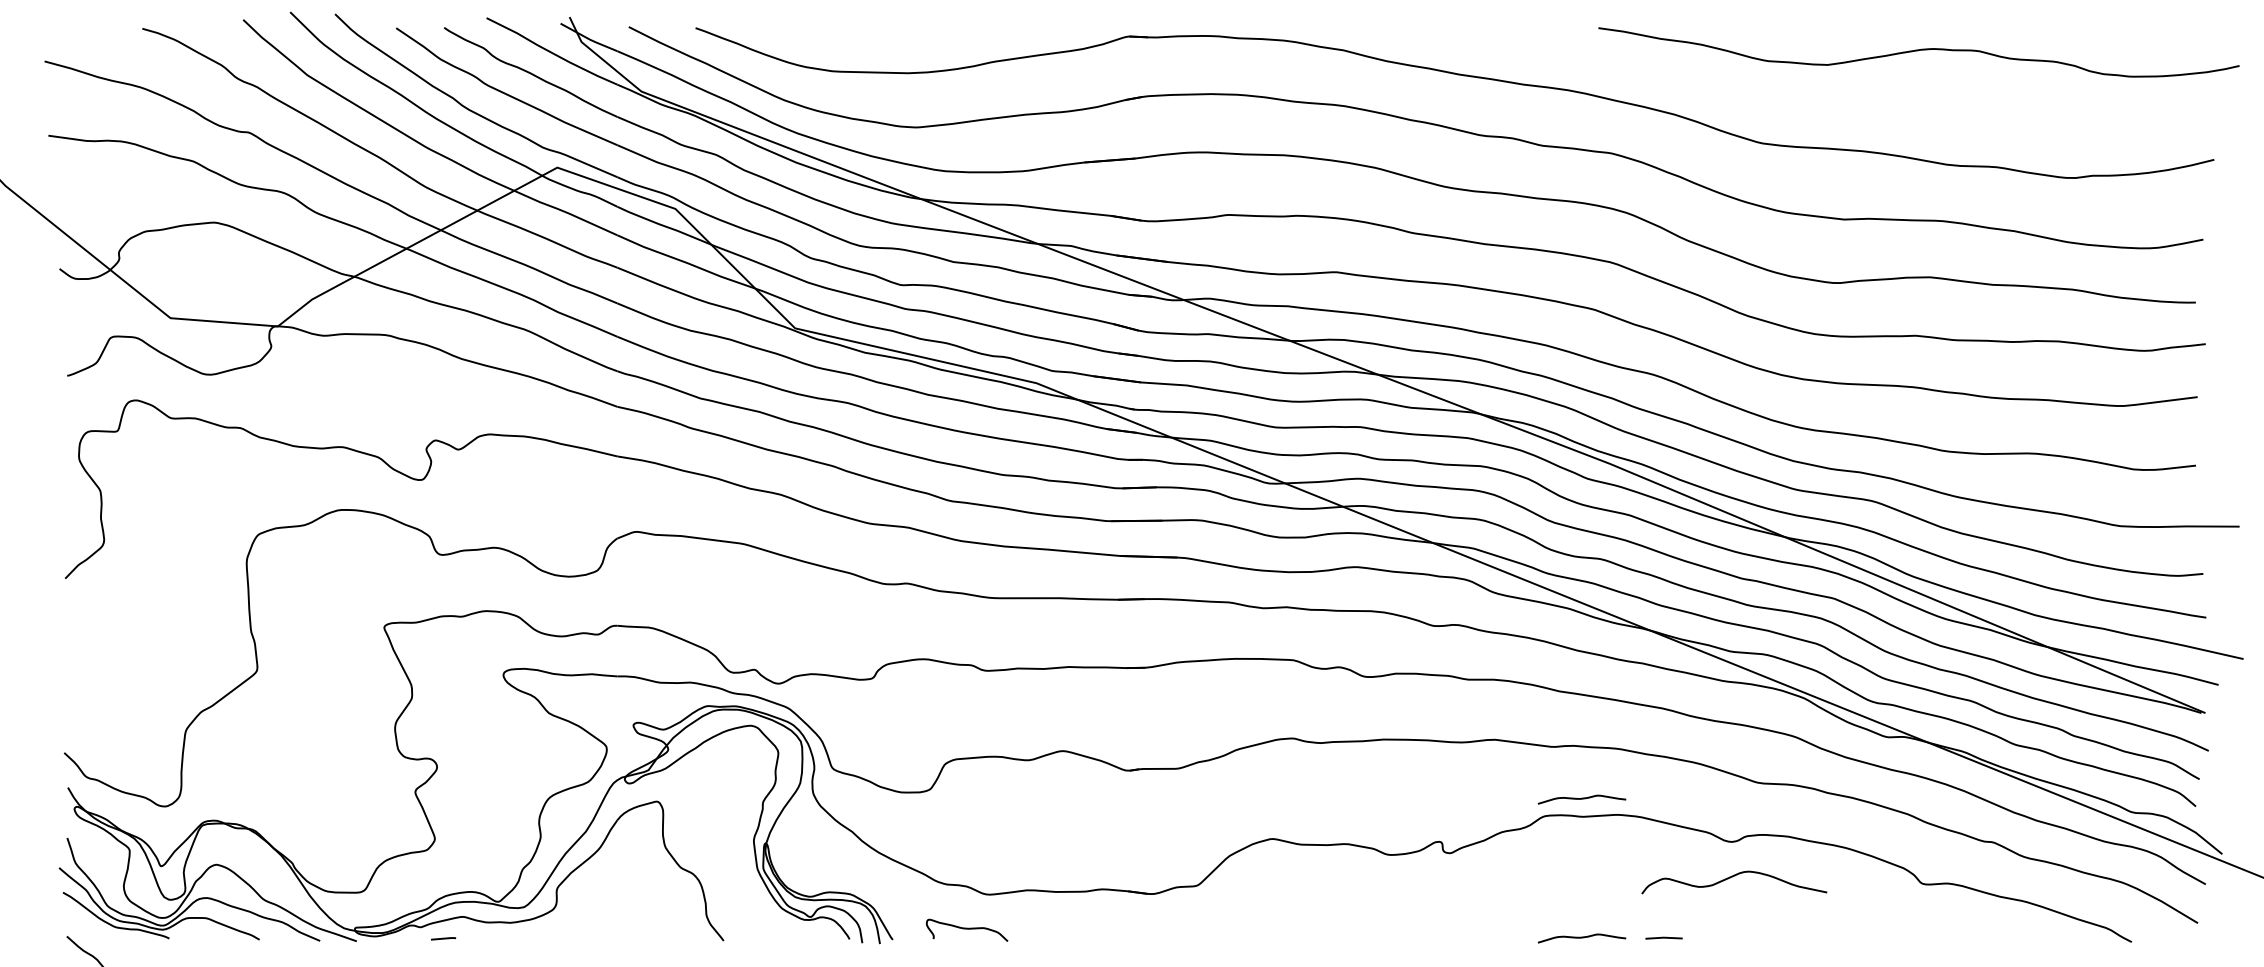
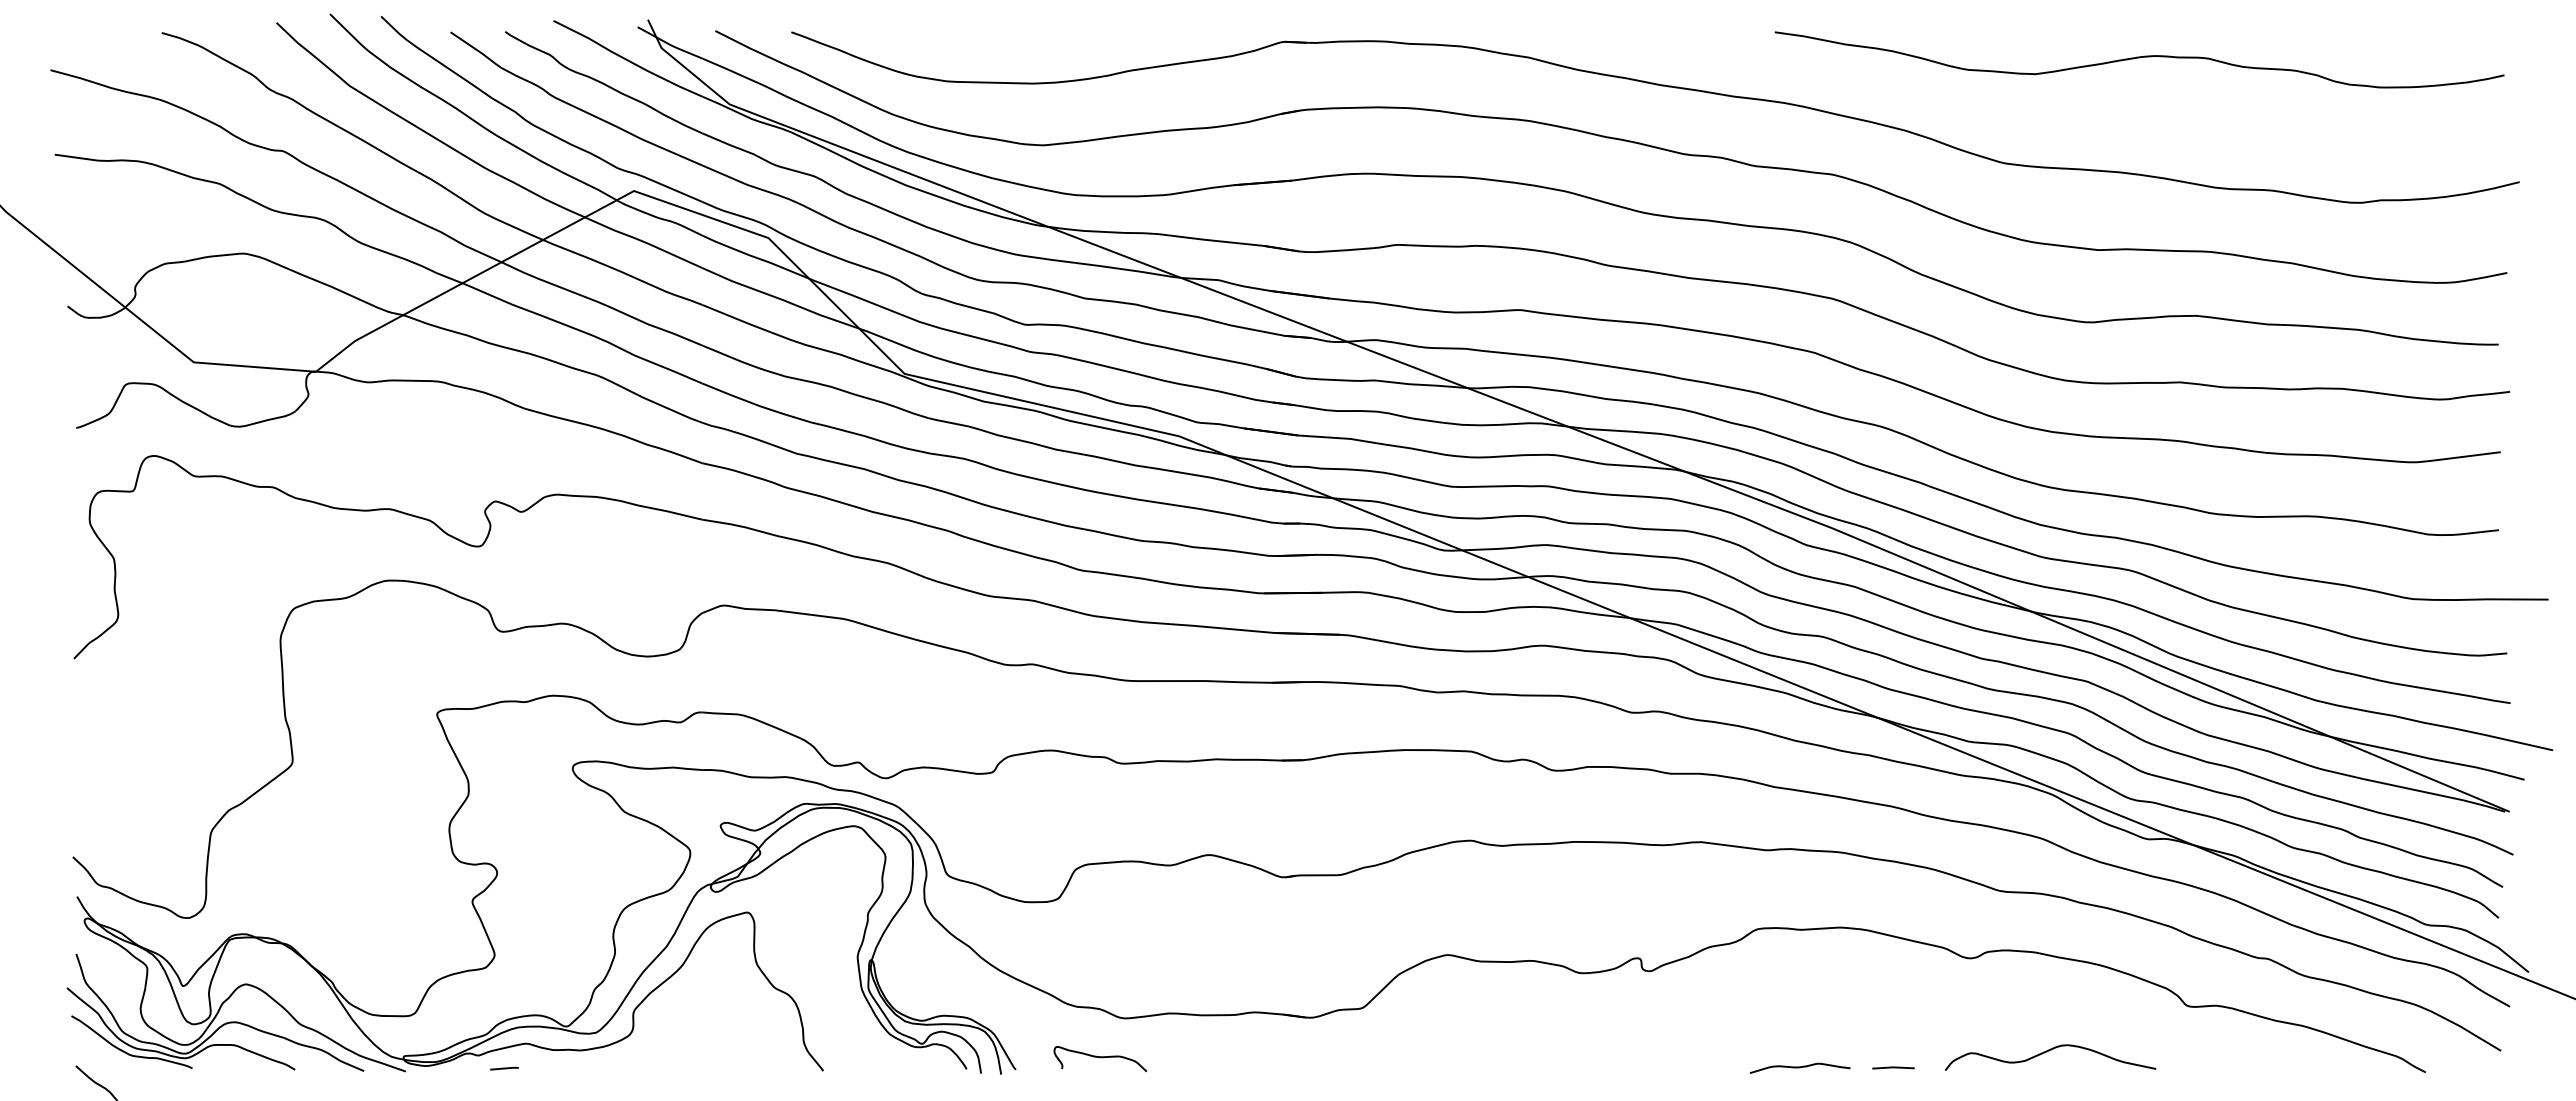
curve: (1918, 51) -> (2139, 58), moved
curve: (1581, 798) -> (1799, 909), removed
curve: (1733, 877) -> (2049, 1051), moved

